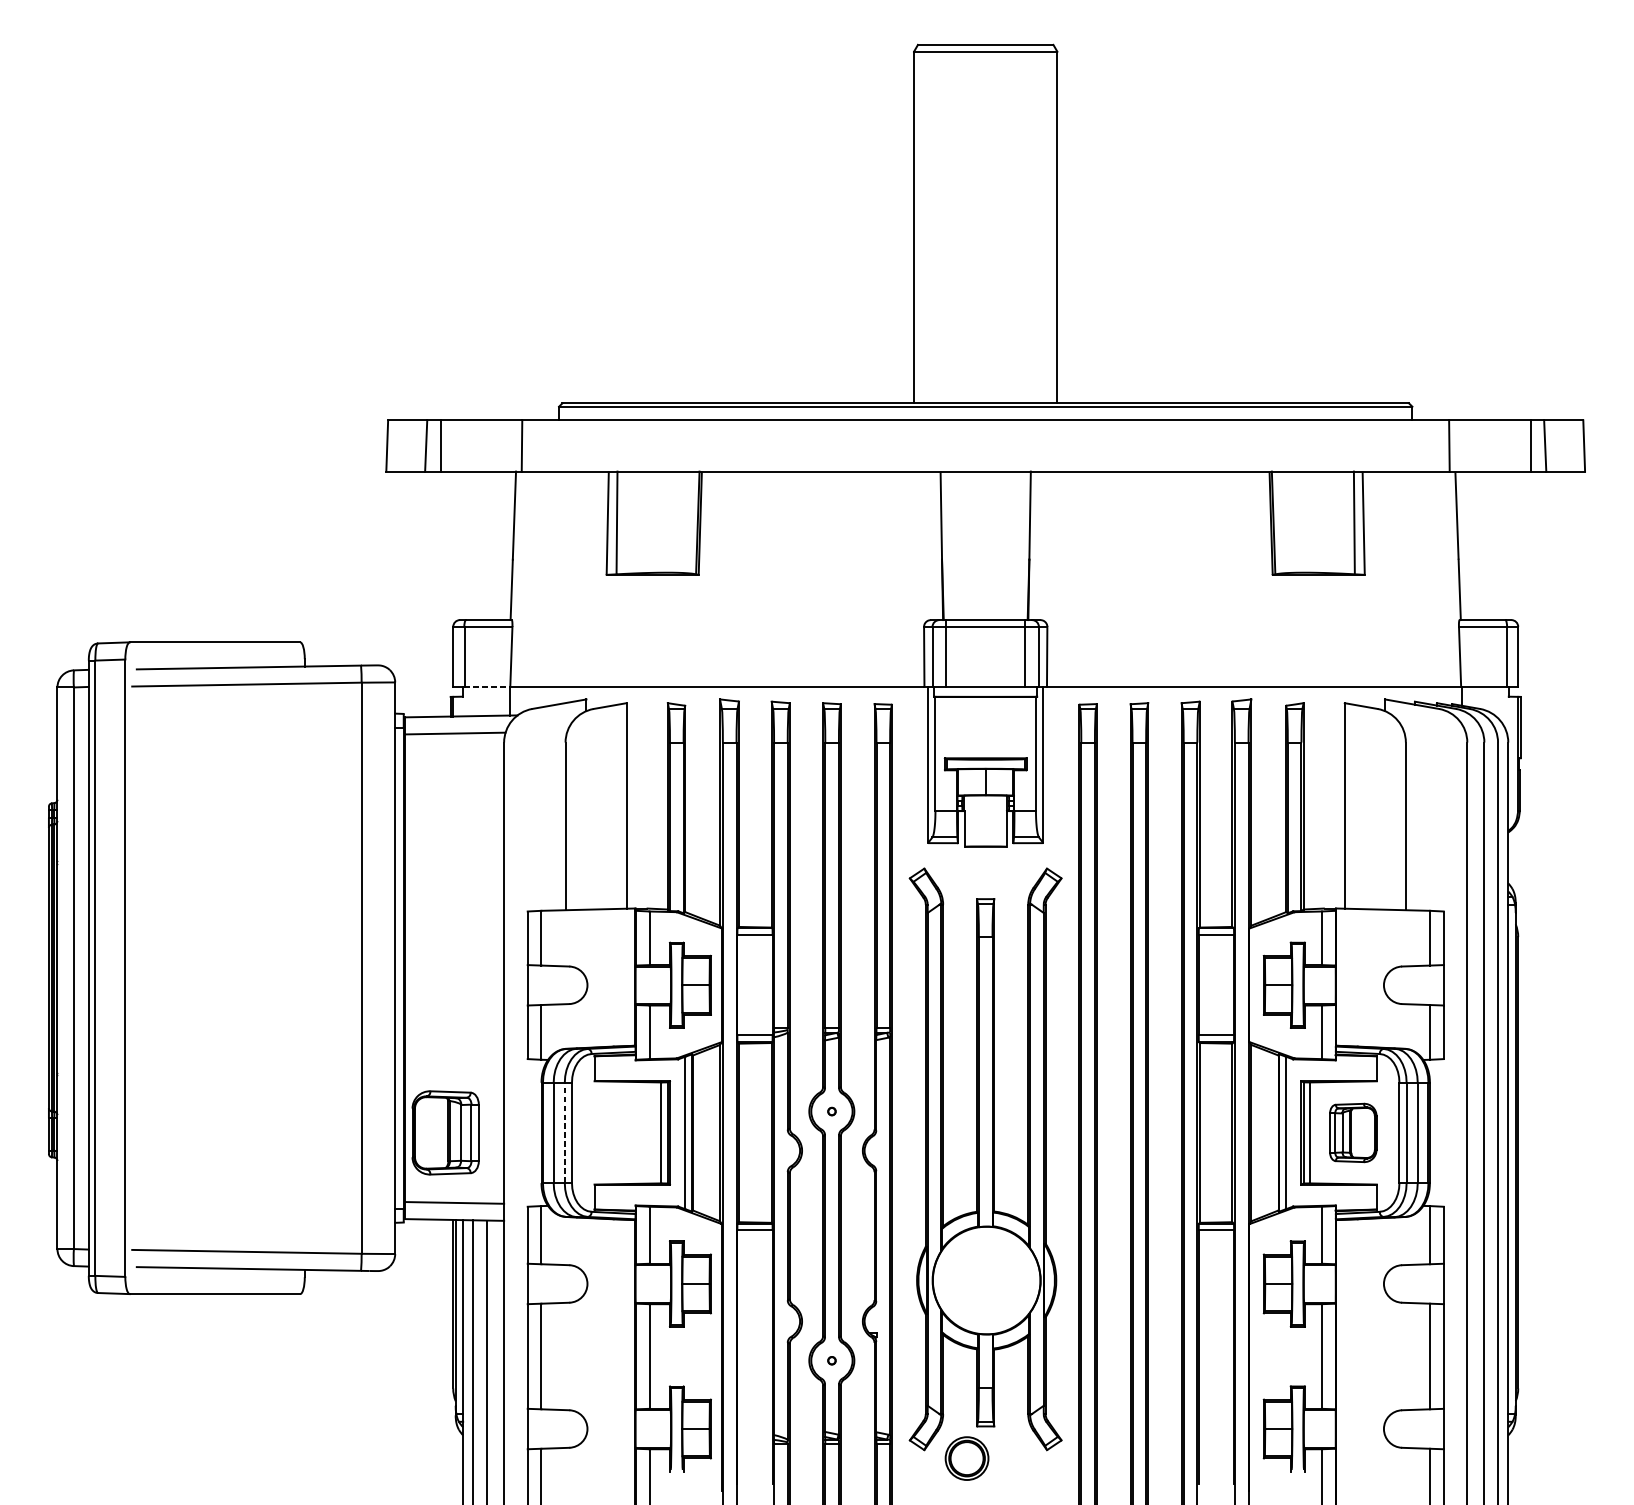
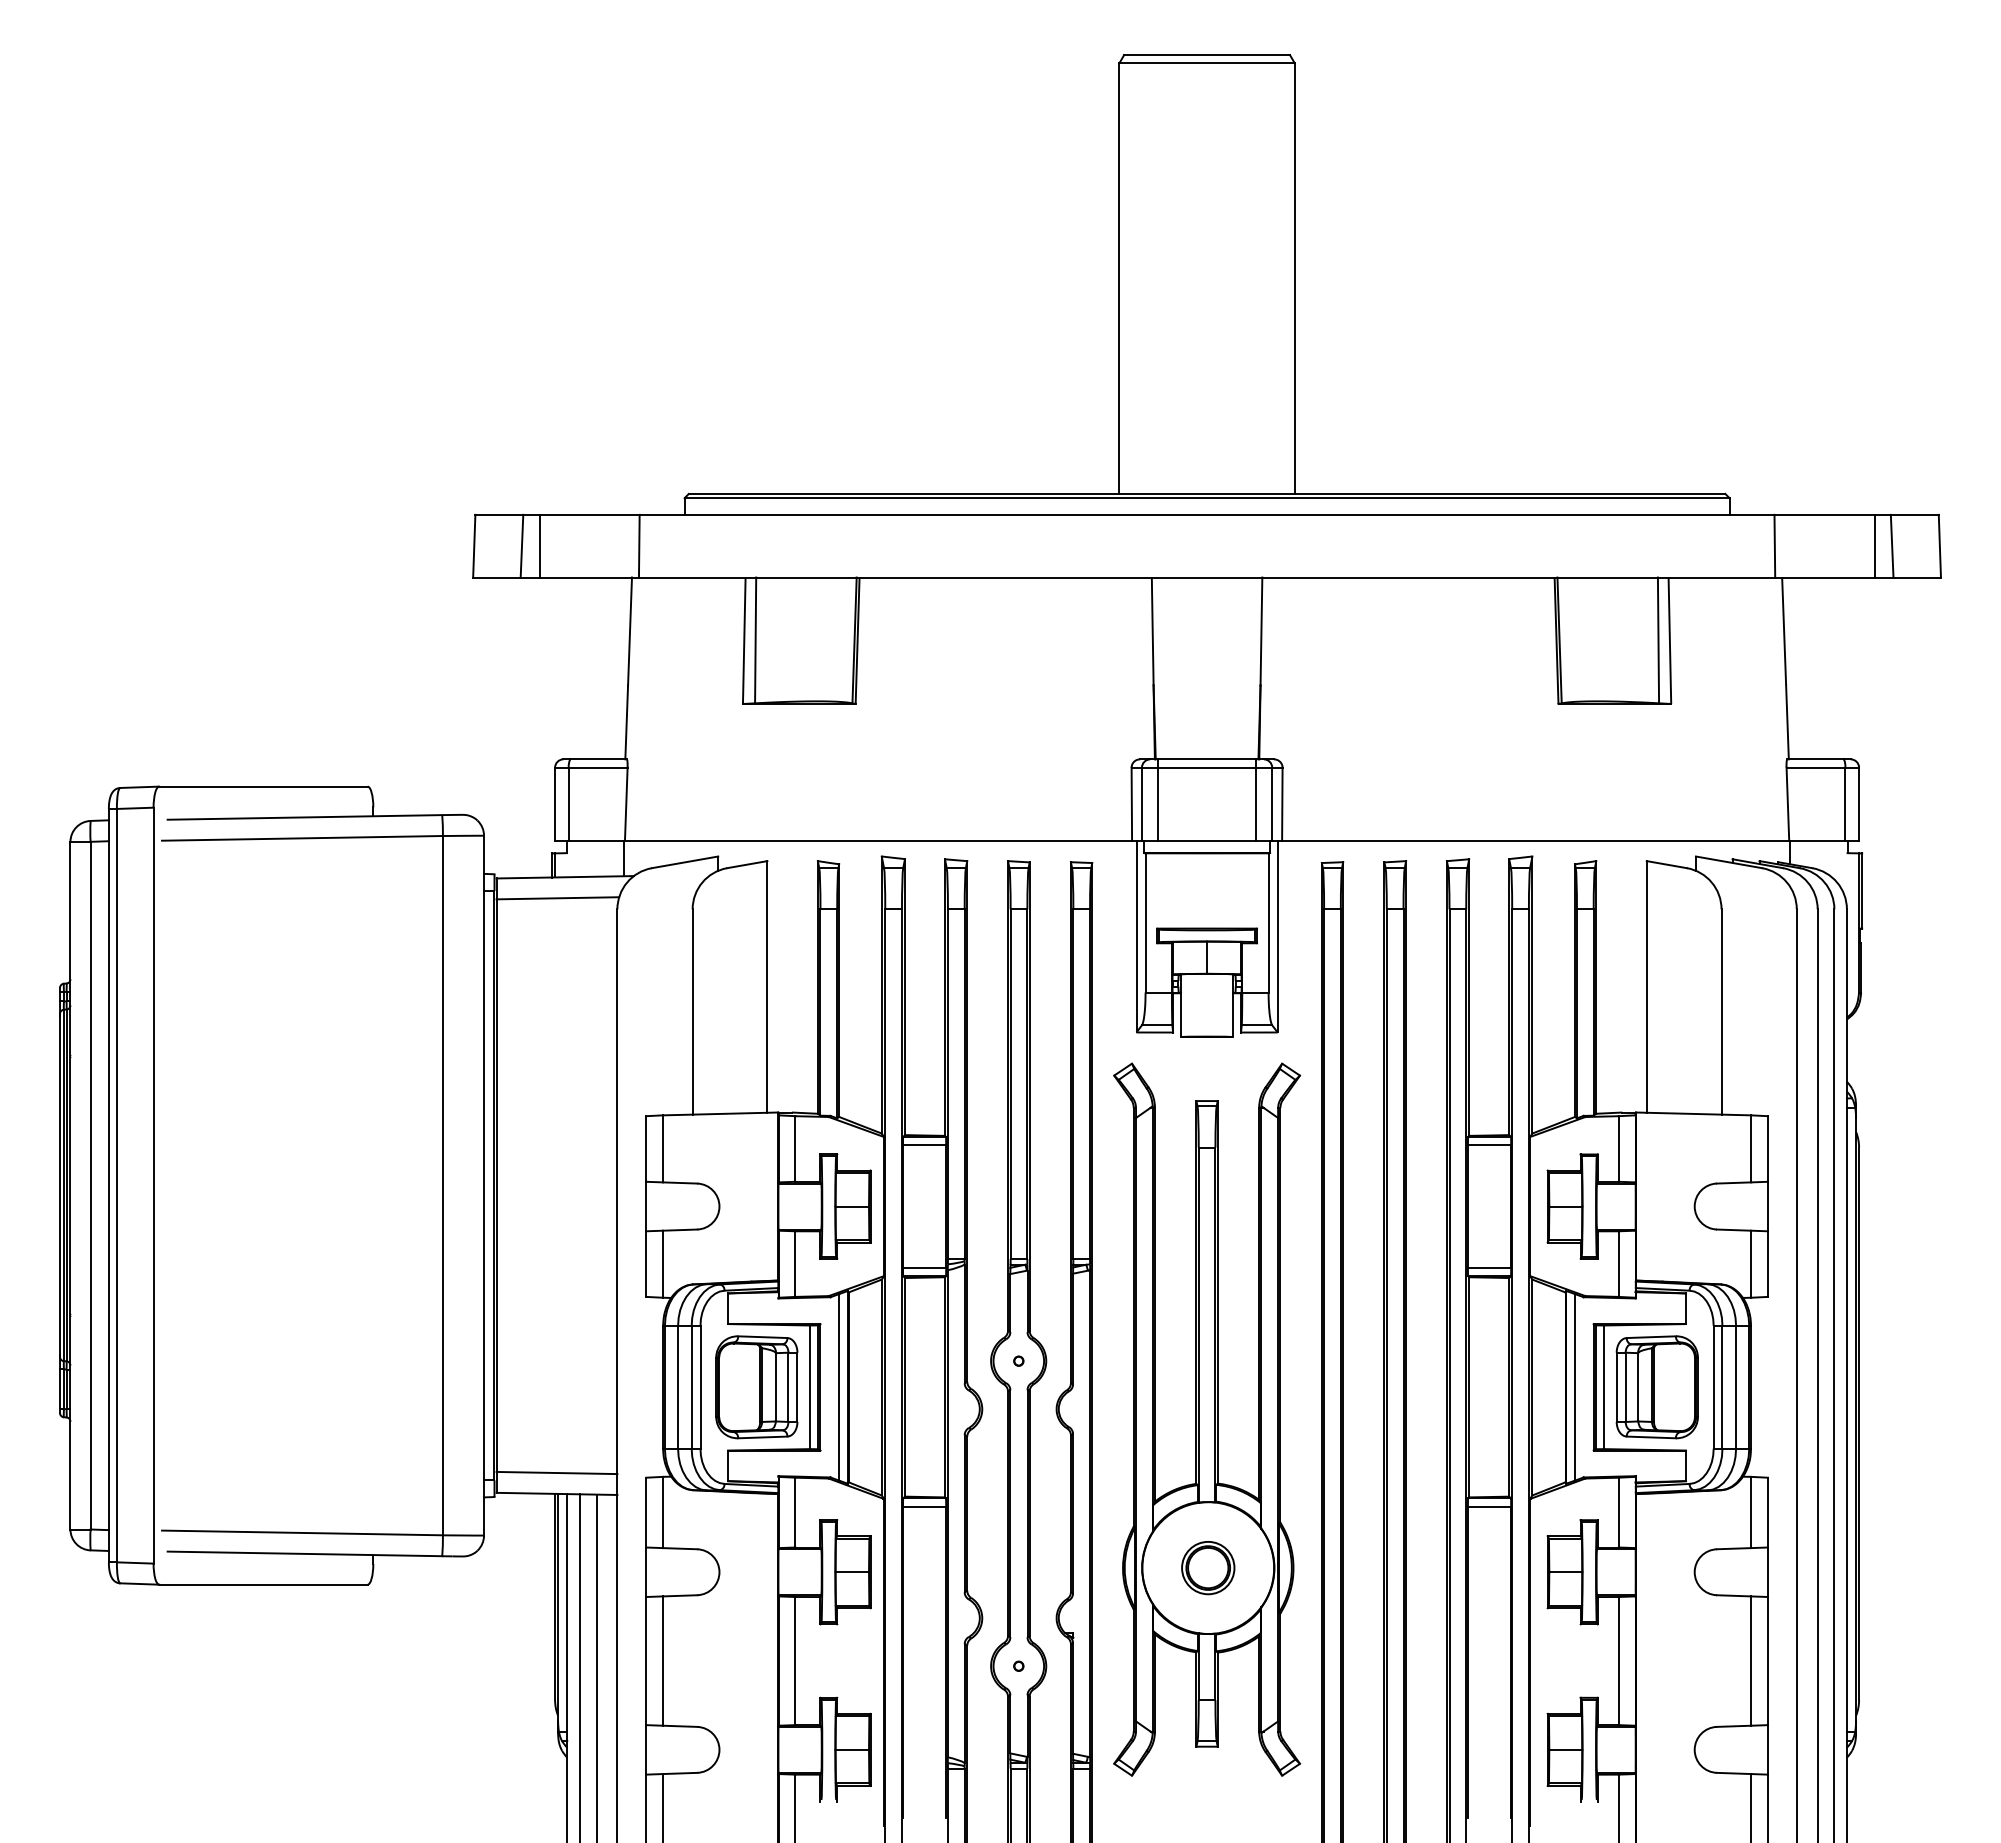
line: (487, 686) -> (596, 840), dashed -> solid
line: (564, 1132) -> (691, 1386), dashed -> solid
part: (445, 1133) -> (756, 1387), moved
part: (1352, 1133) -> (1656, 1387), size x1.43
part: (967, 1458) -> (1208, 1568), moved

